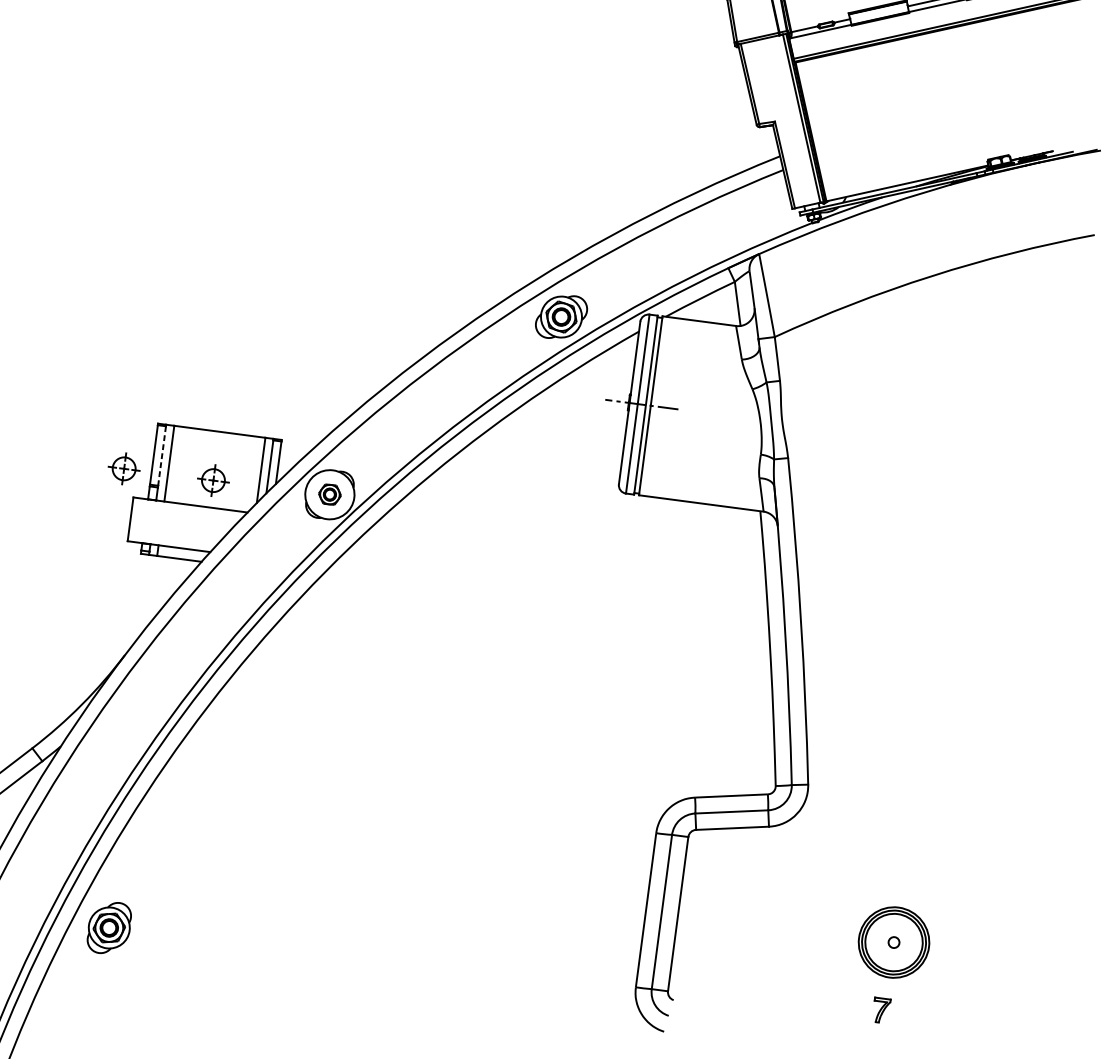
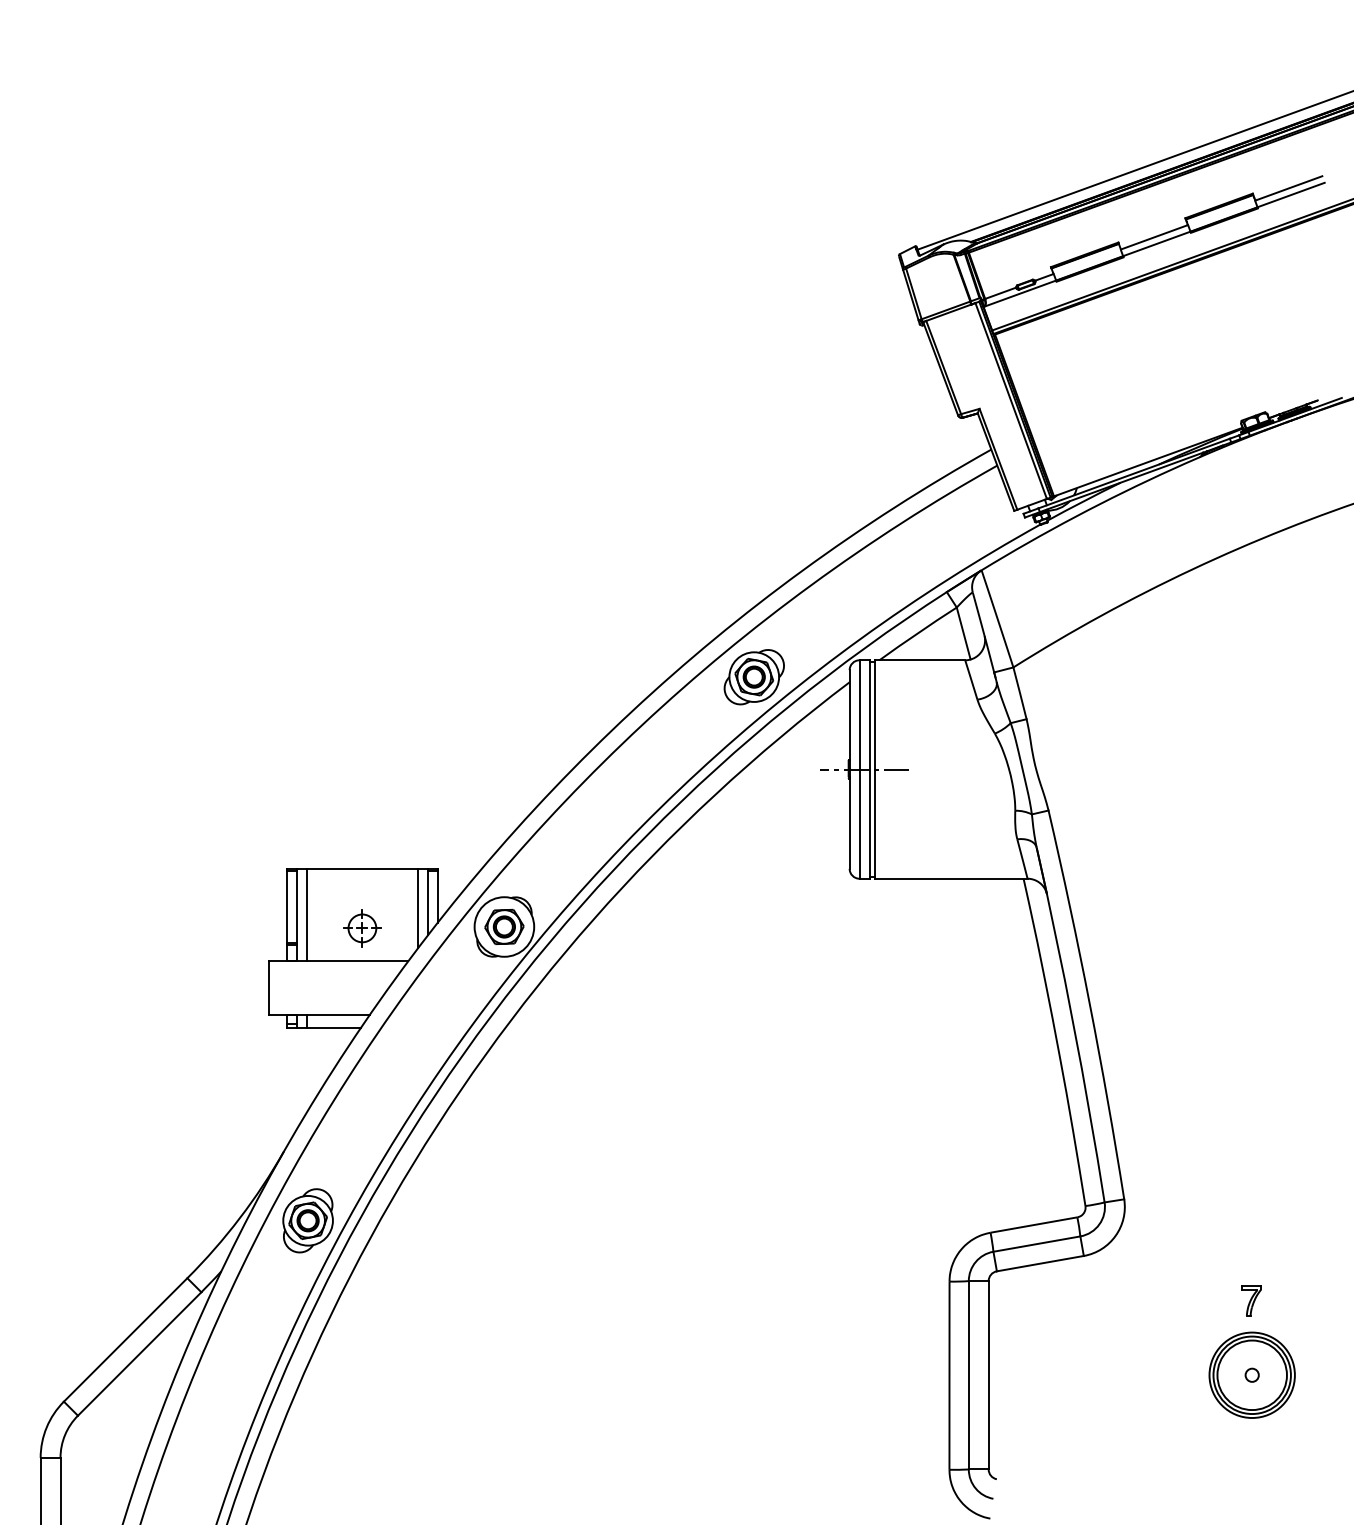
line: (161, 456) -> (296, 907), dashed -> solid
part: (124, 468) -> (253, 928), removed
part: (330, 494) -> (504, 926), size x1.43
part: (108, 927) -> (307, 1220), moved
part: (881, 1010) -> (1251, 1300), moved

